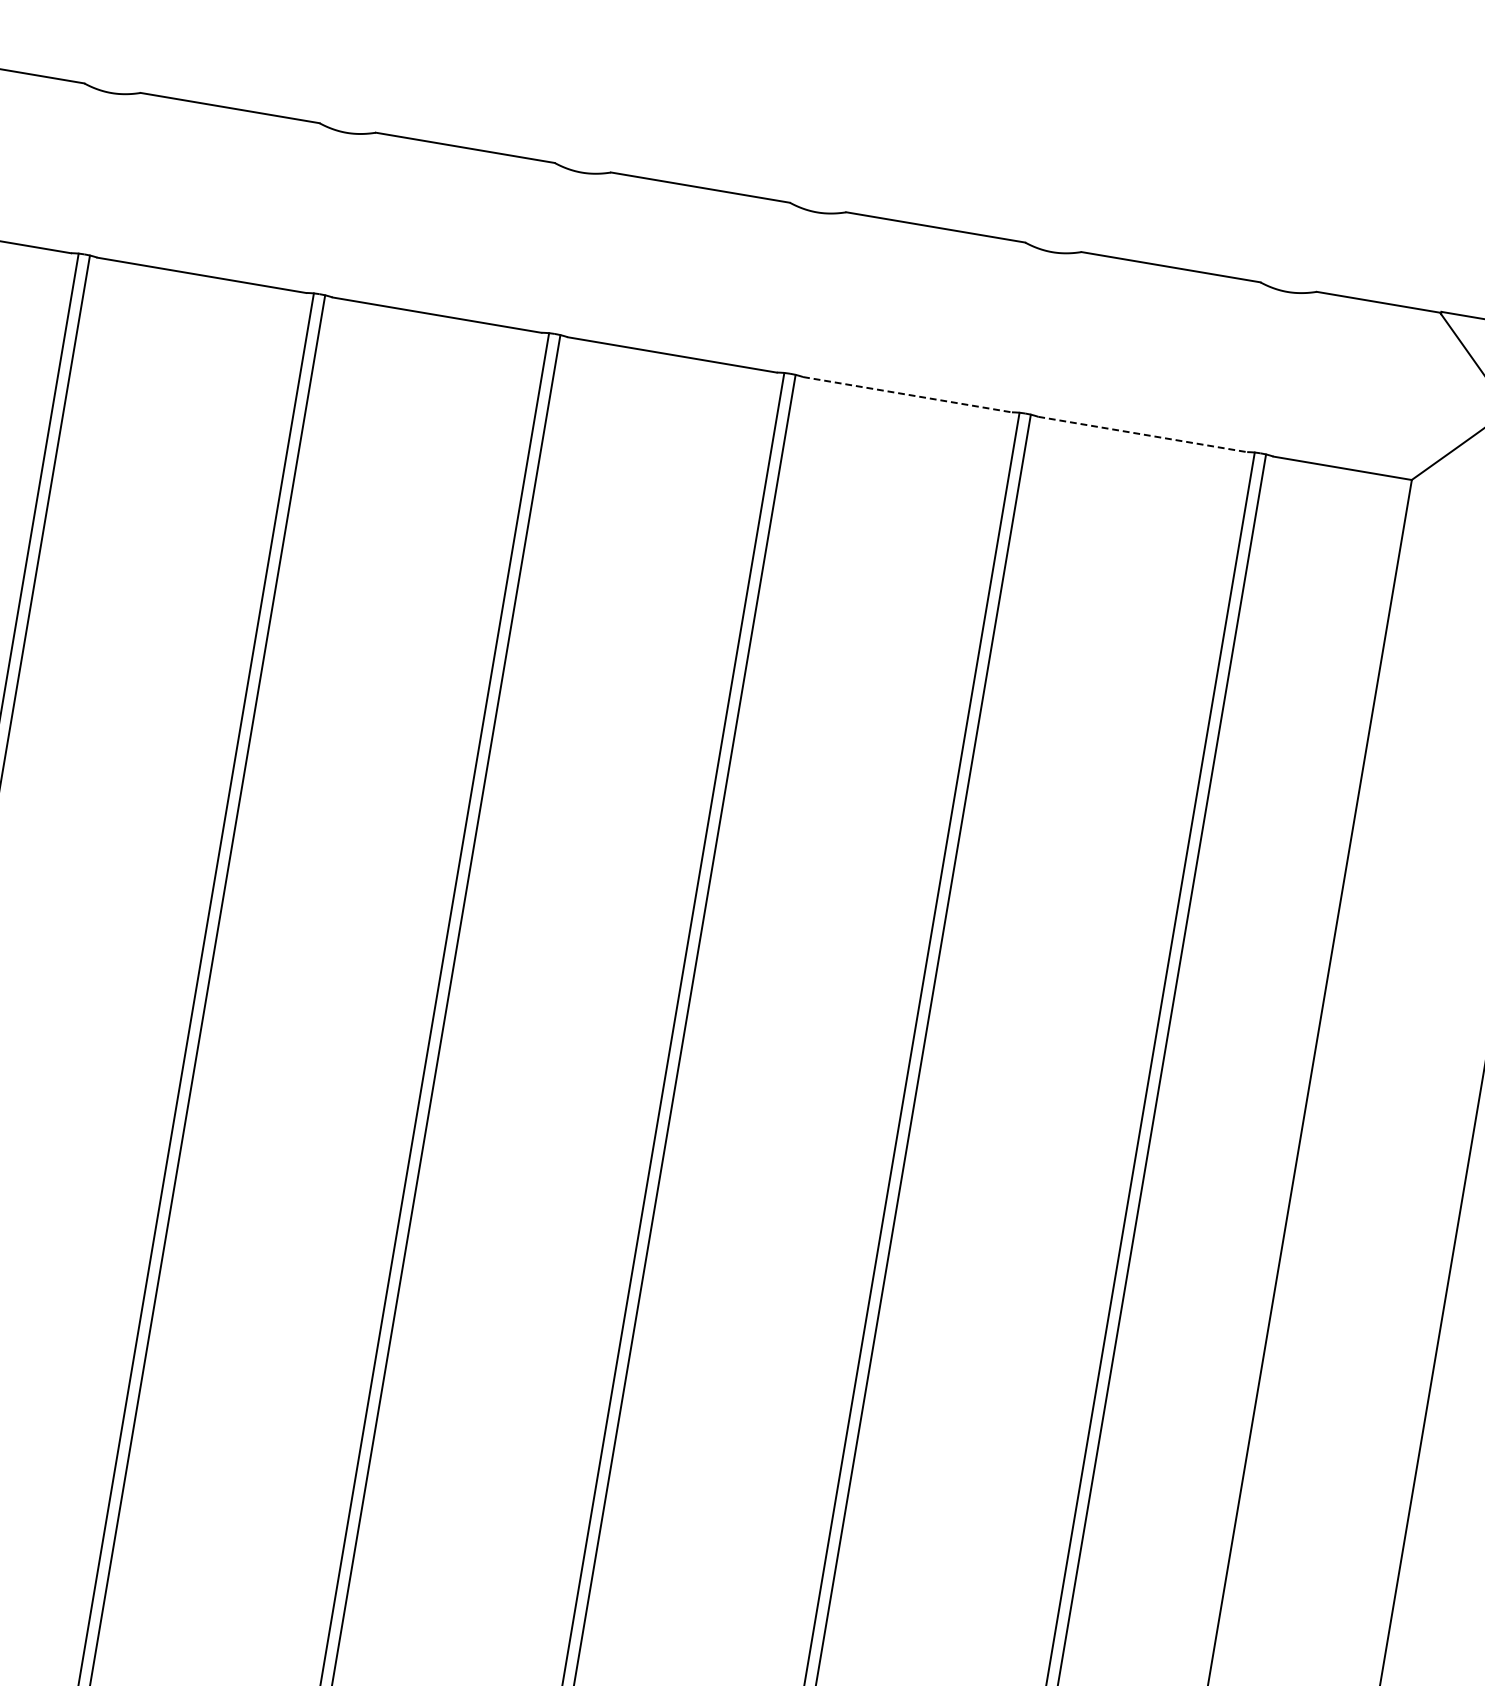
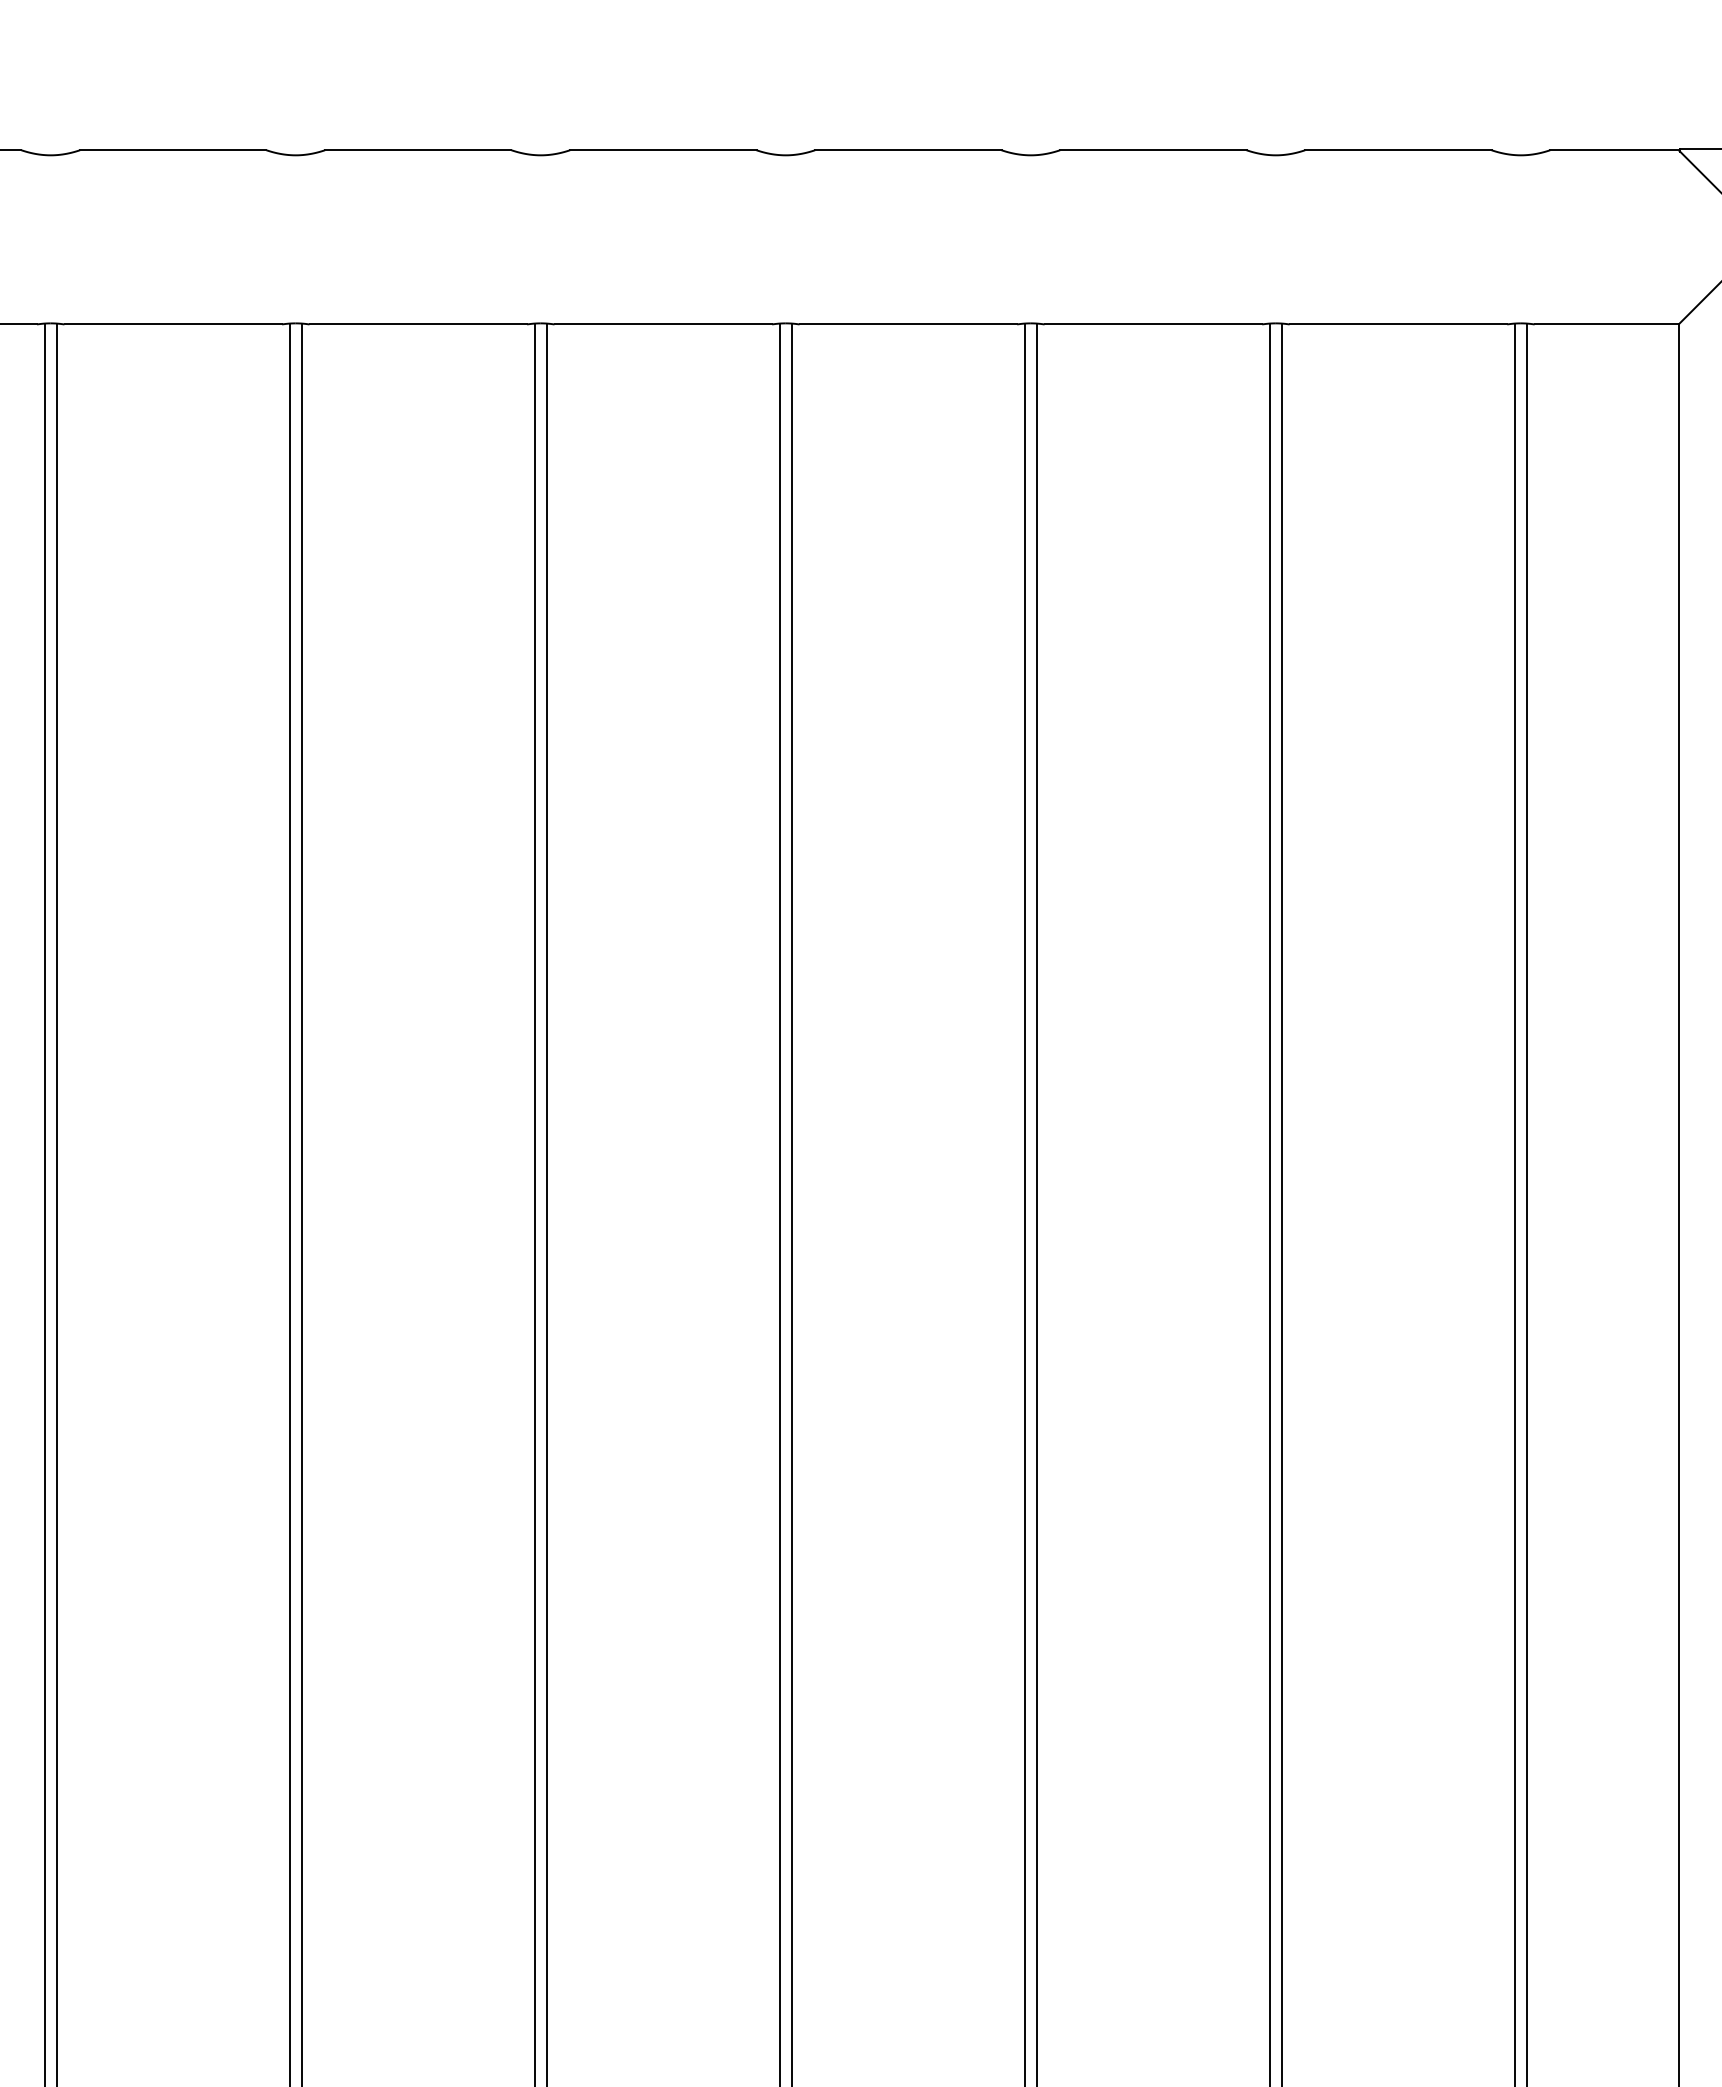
line: (907, 394) -> (1153, 324), dashed -> solid
line: (1142, 434) -> (1398, 324), dashed -> solid

